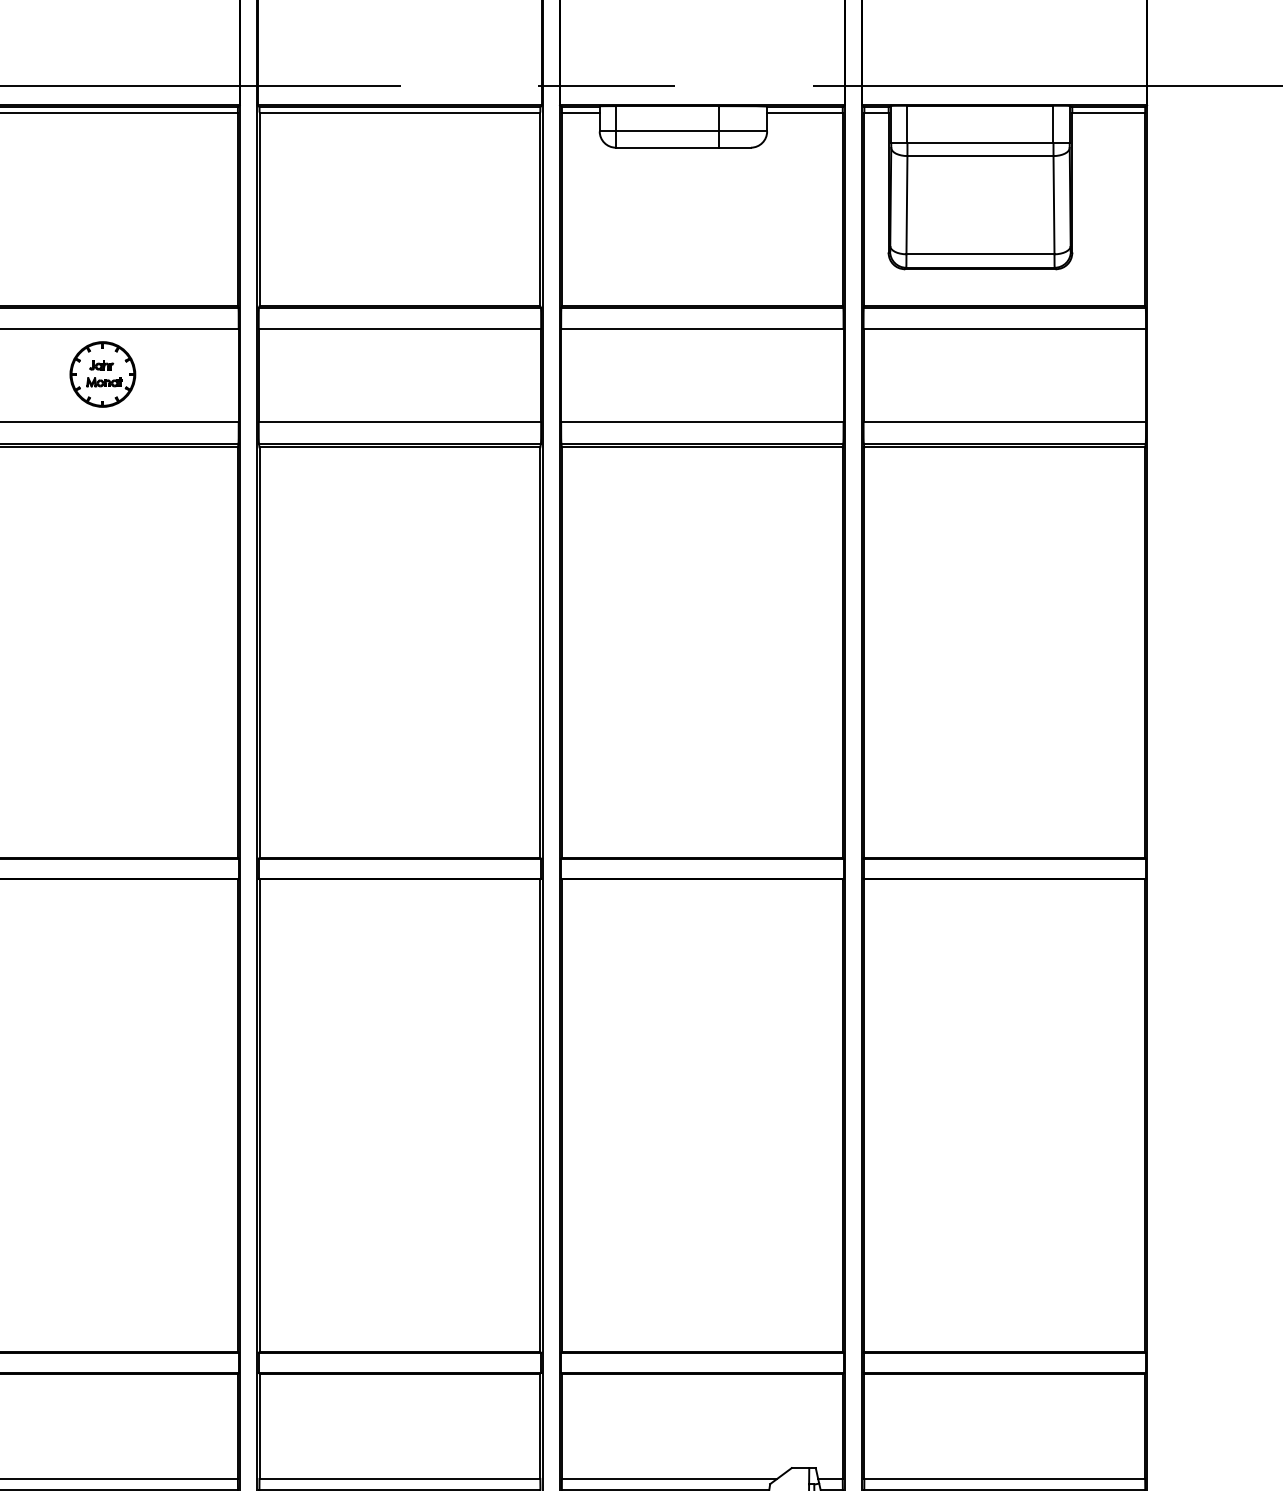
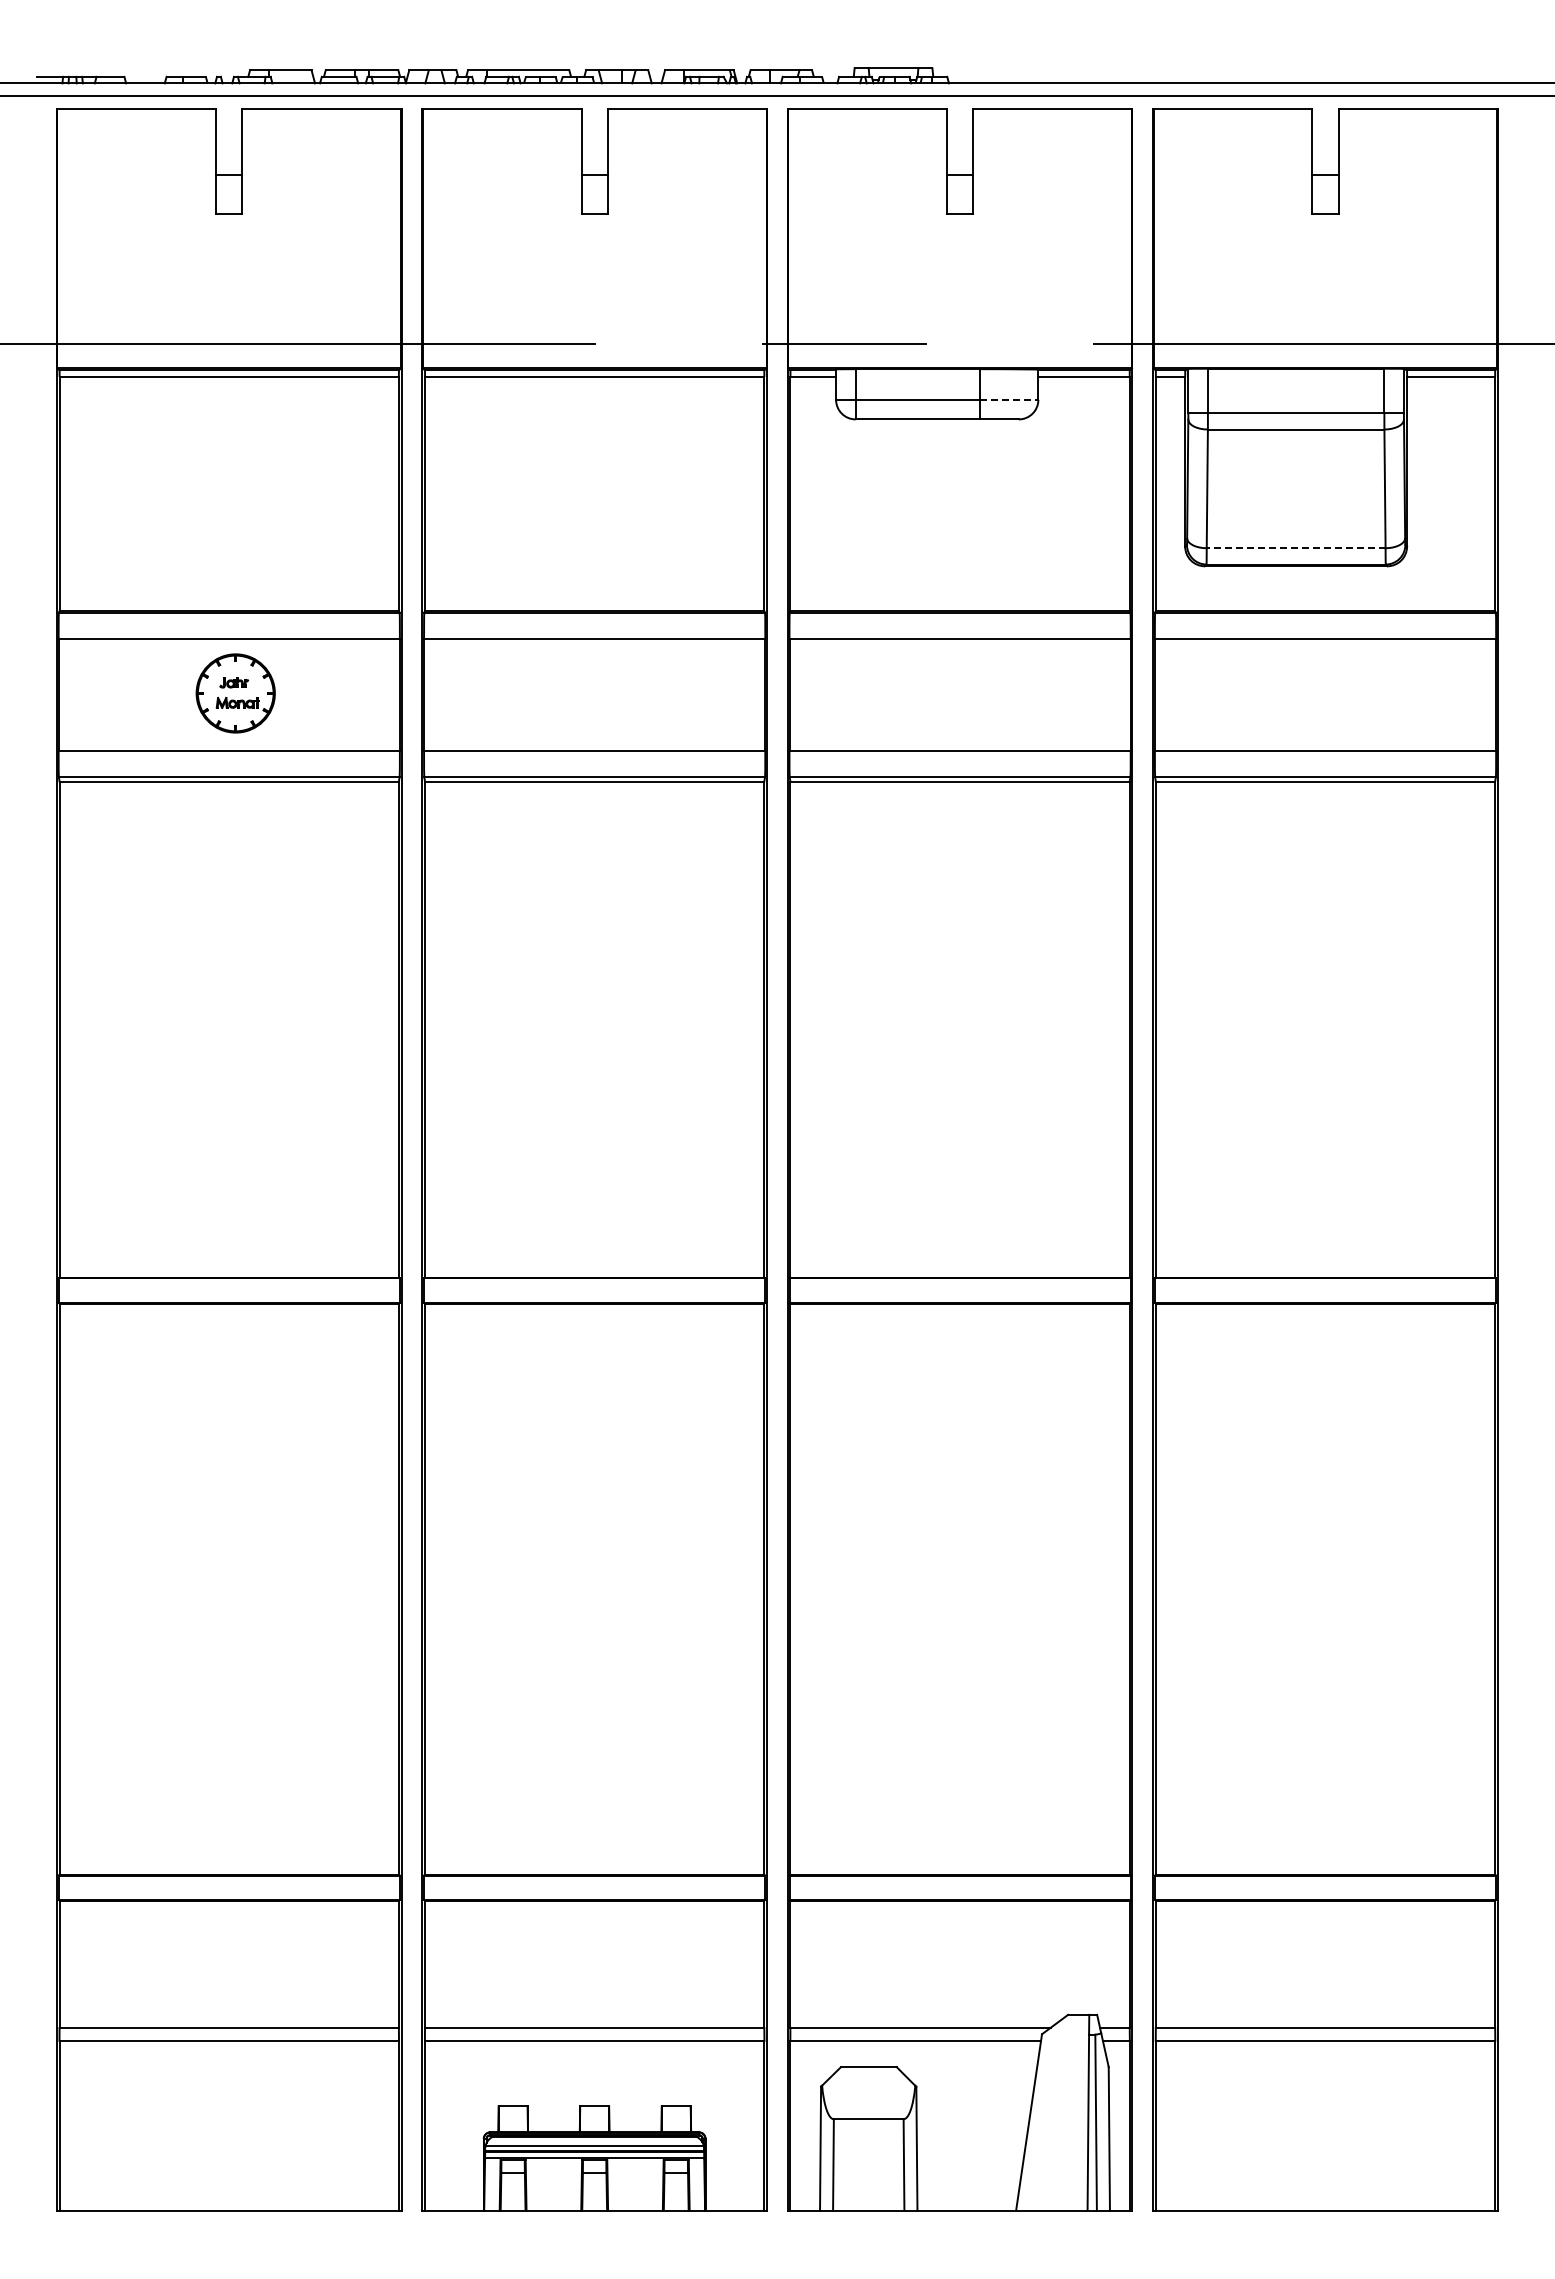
line: (743, 131) -> (1009, 399), solid -> dashed
line: (979, 254) -> (1295, 548), solid -> dashed

